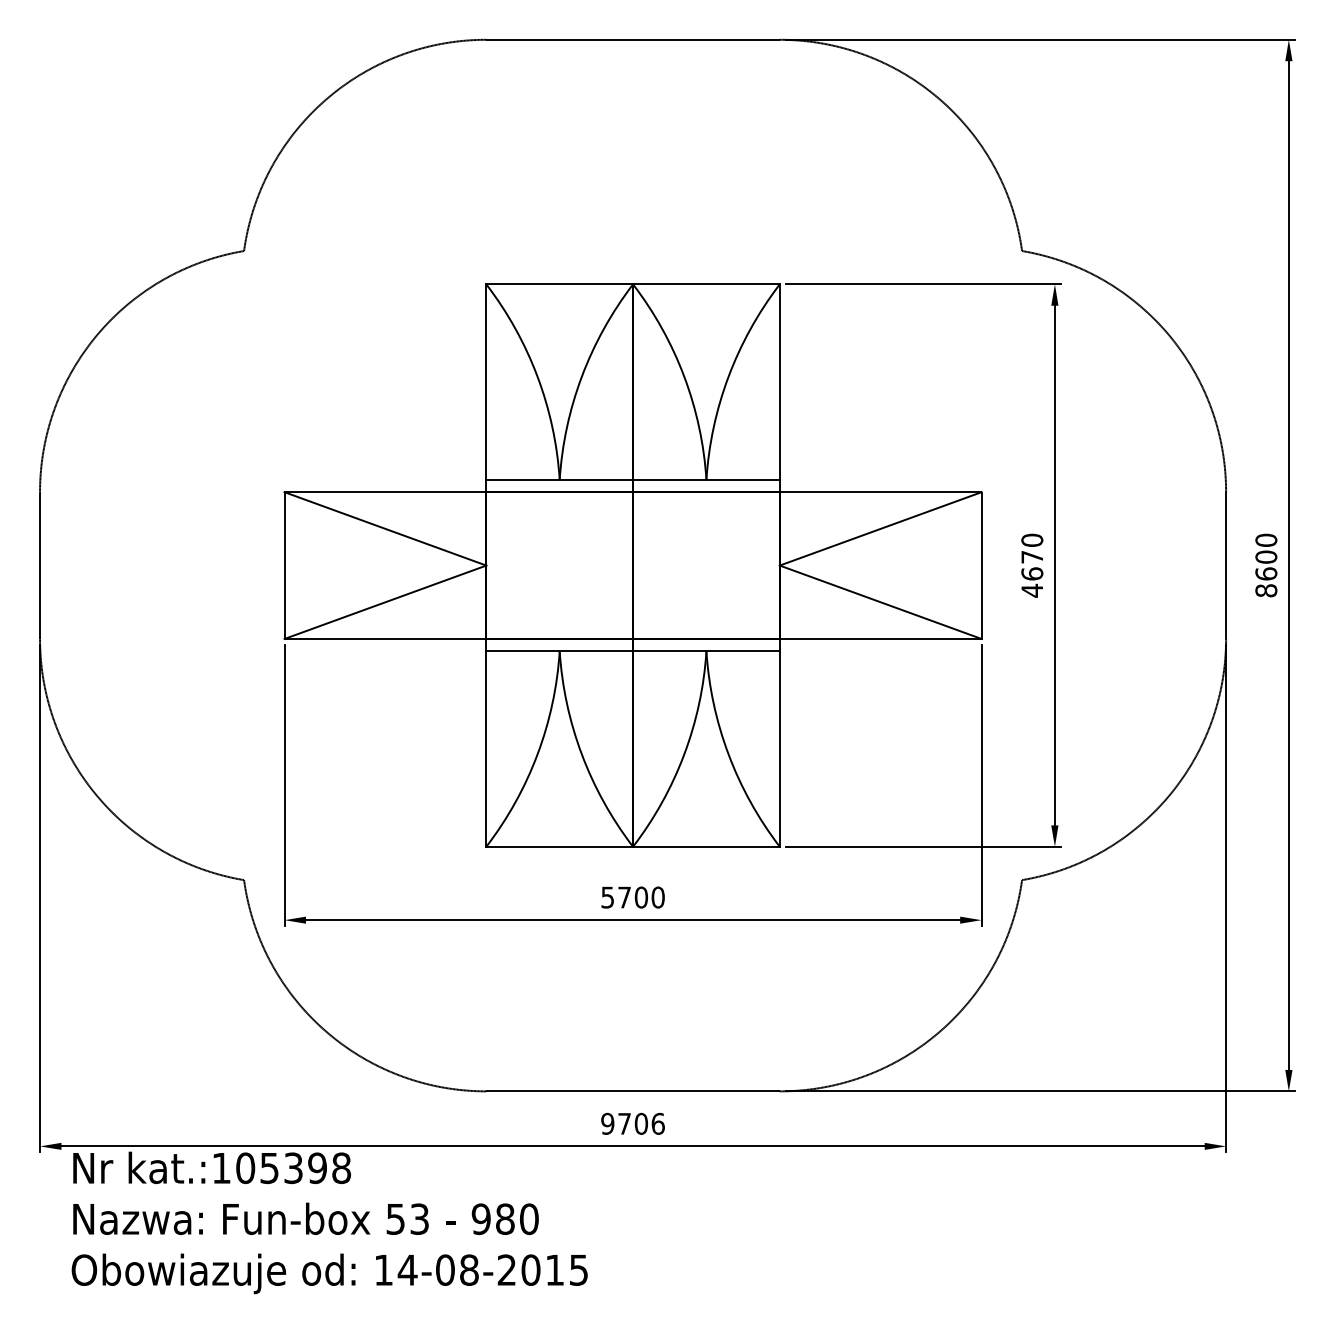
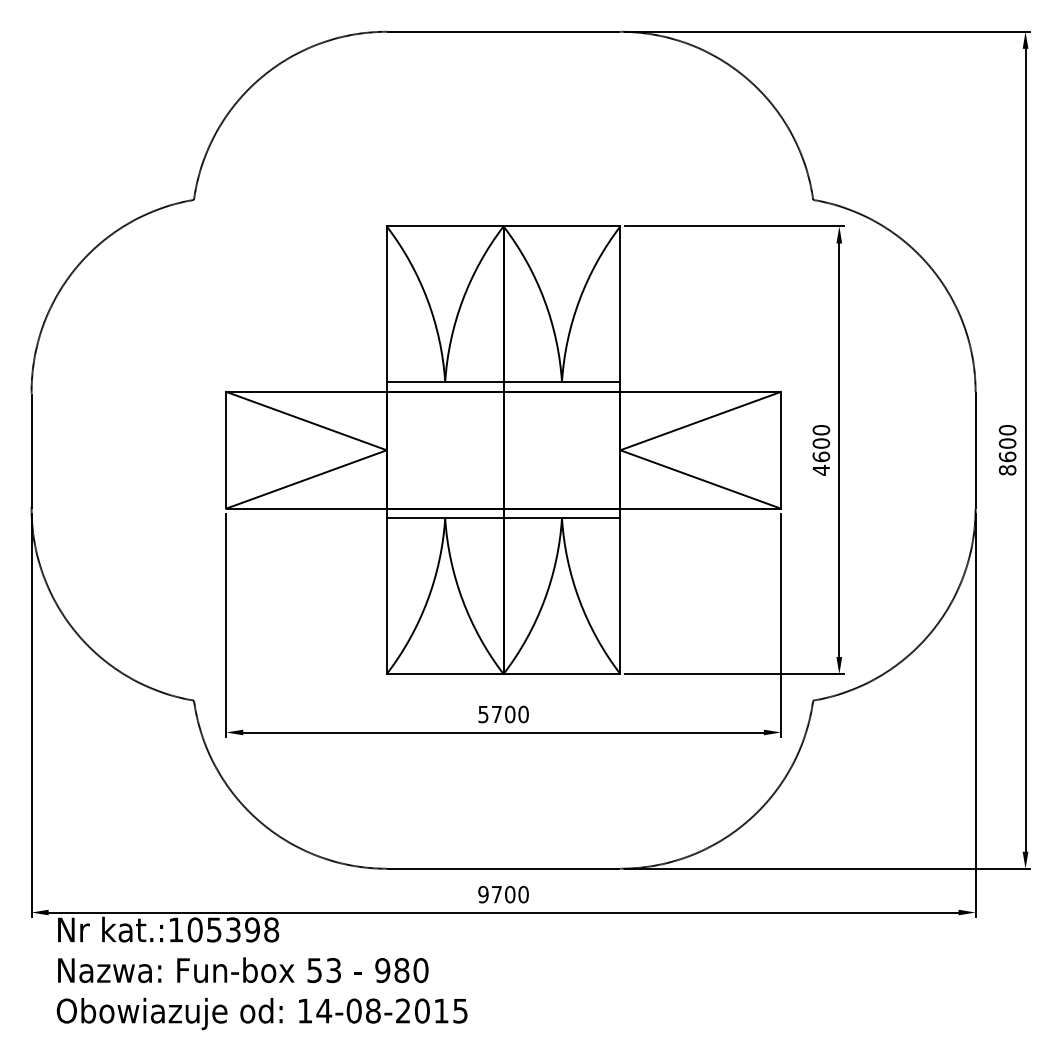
text: (1032, 556) -> (821, 443), 4670 -> 4600
text: (657, 1123) -> (523, 894), 9706 -> 9700

